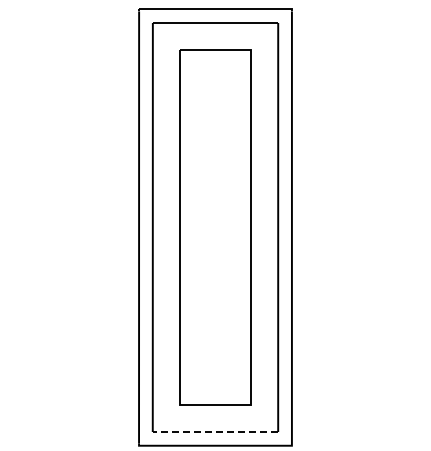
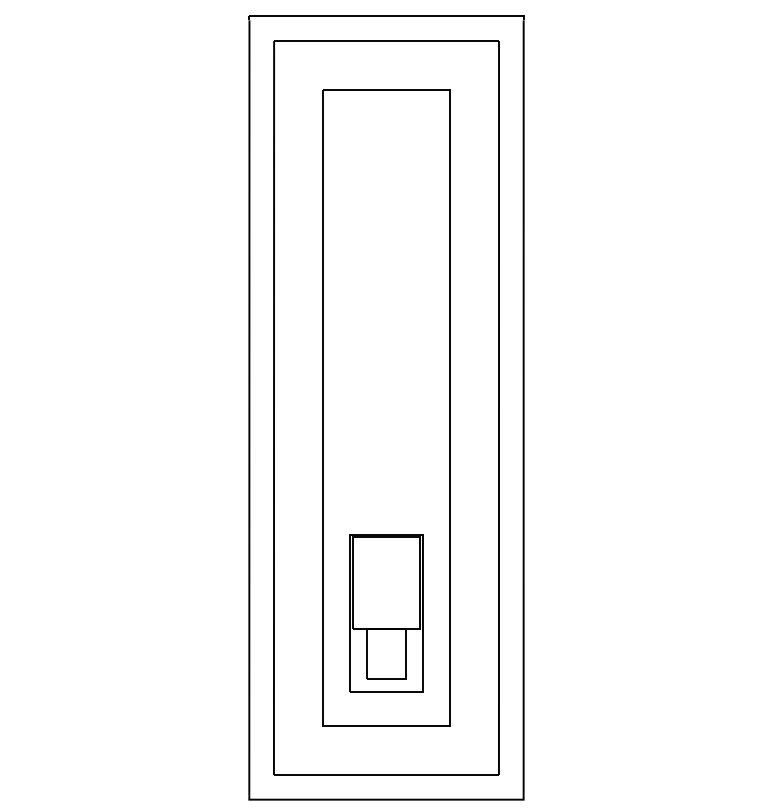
part: (215, 341) -> (386, 612), added
line: (215, 432) -> (386, 775), dashed -> solid

